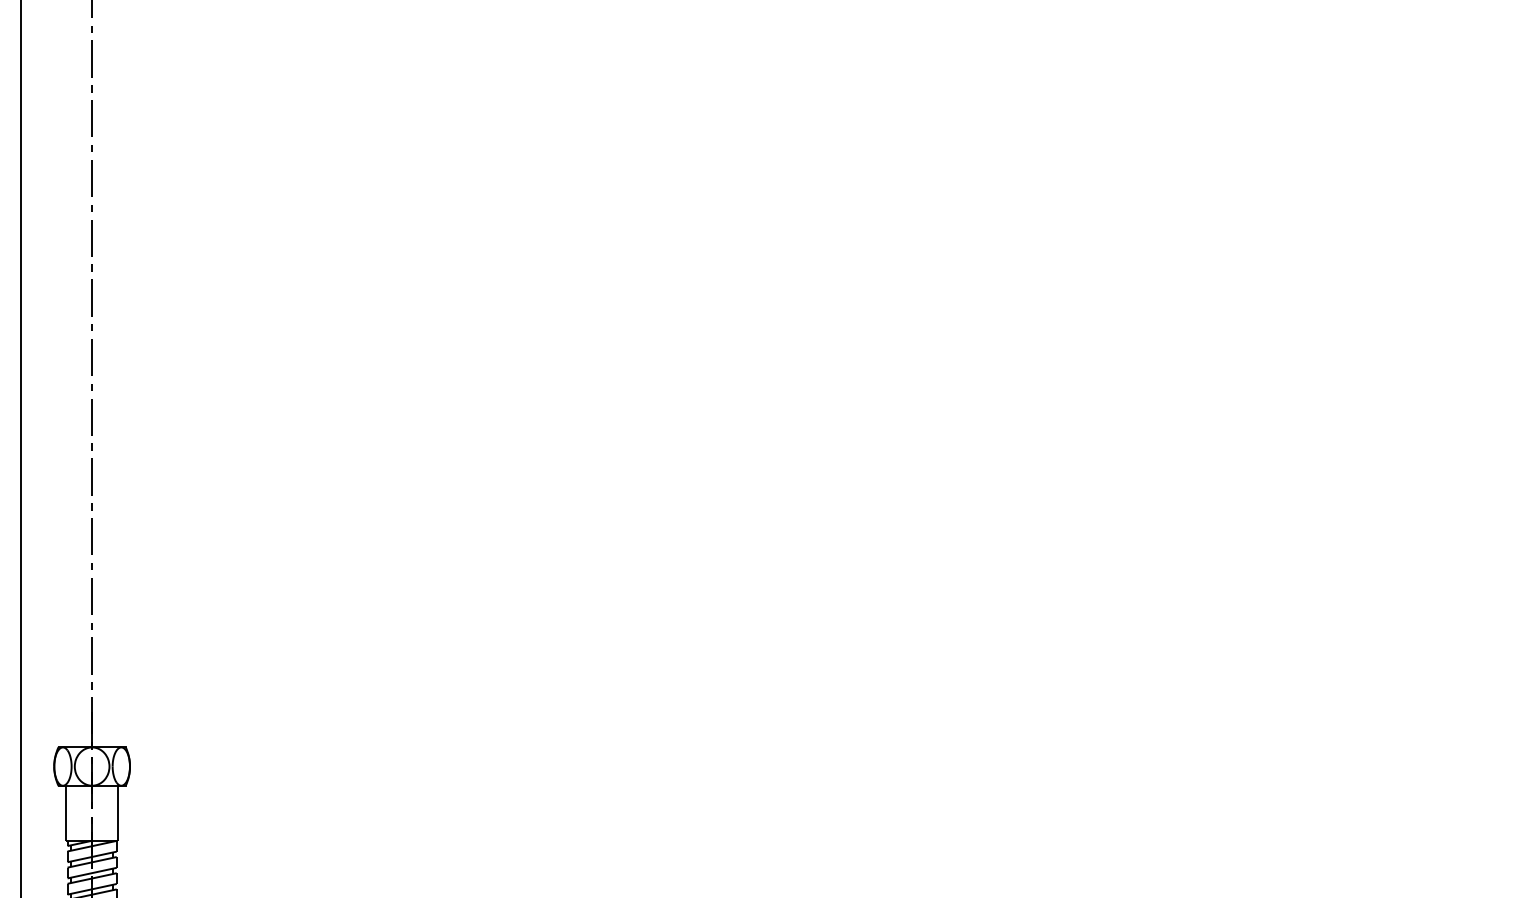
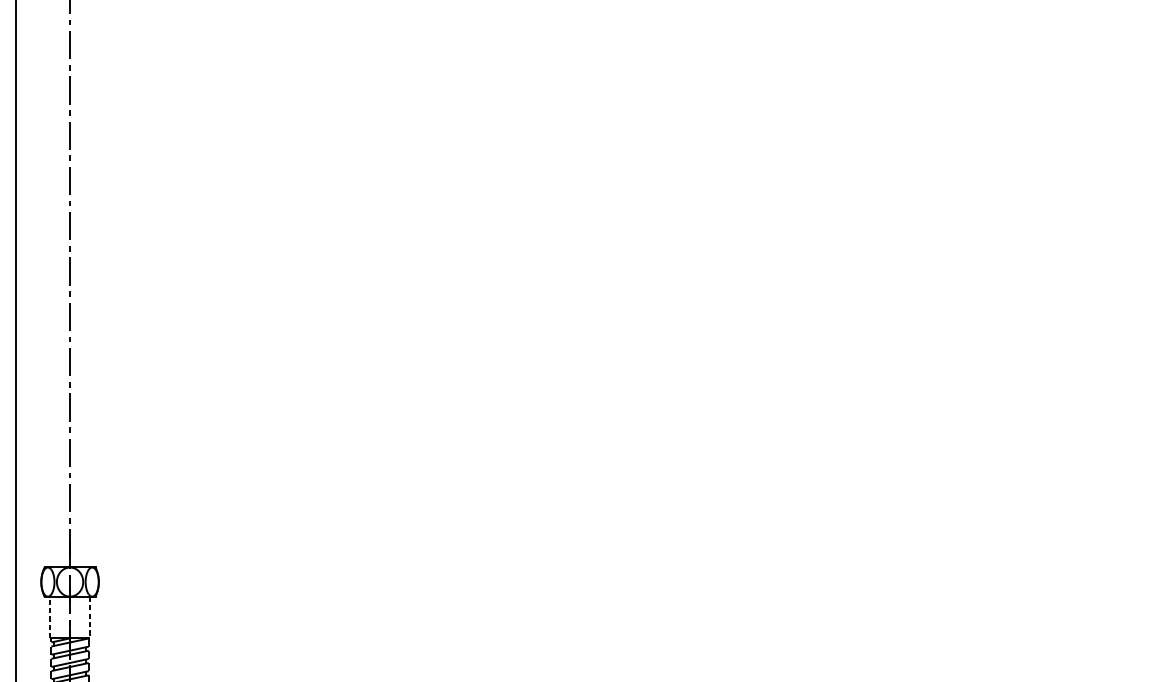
line: (65, 812) -> (49, 616), solid -> dashed
line: (118, 813) -> (90, 617), solid -> dashed

